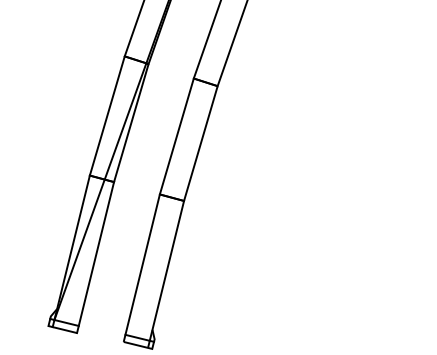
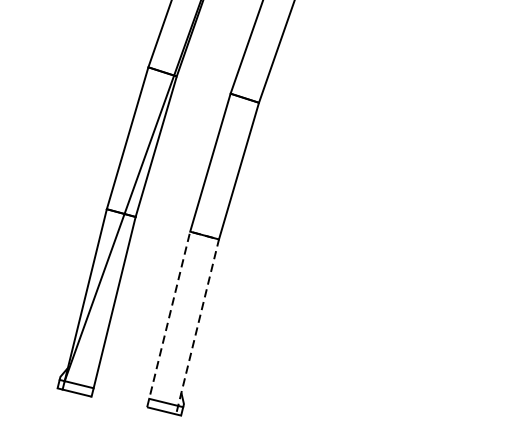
line: (171, 197) -> (204, 235), solid -> dashed

